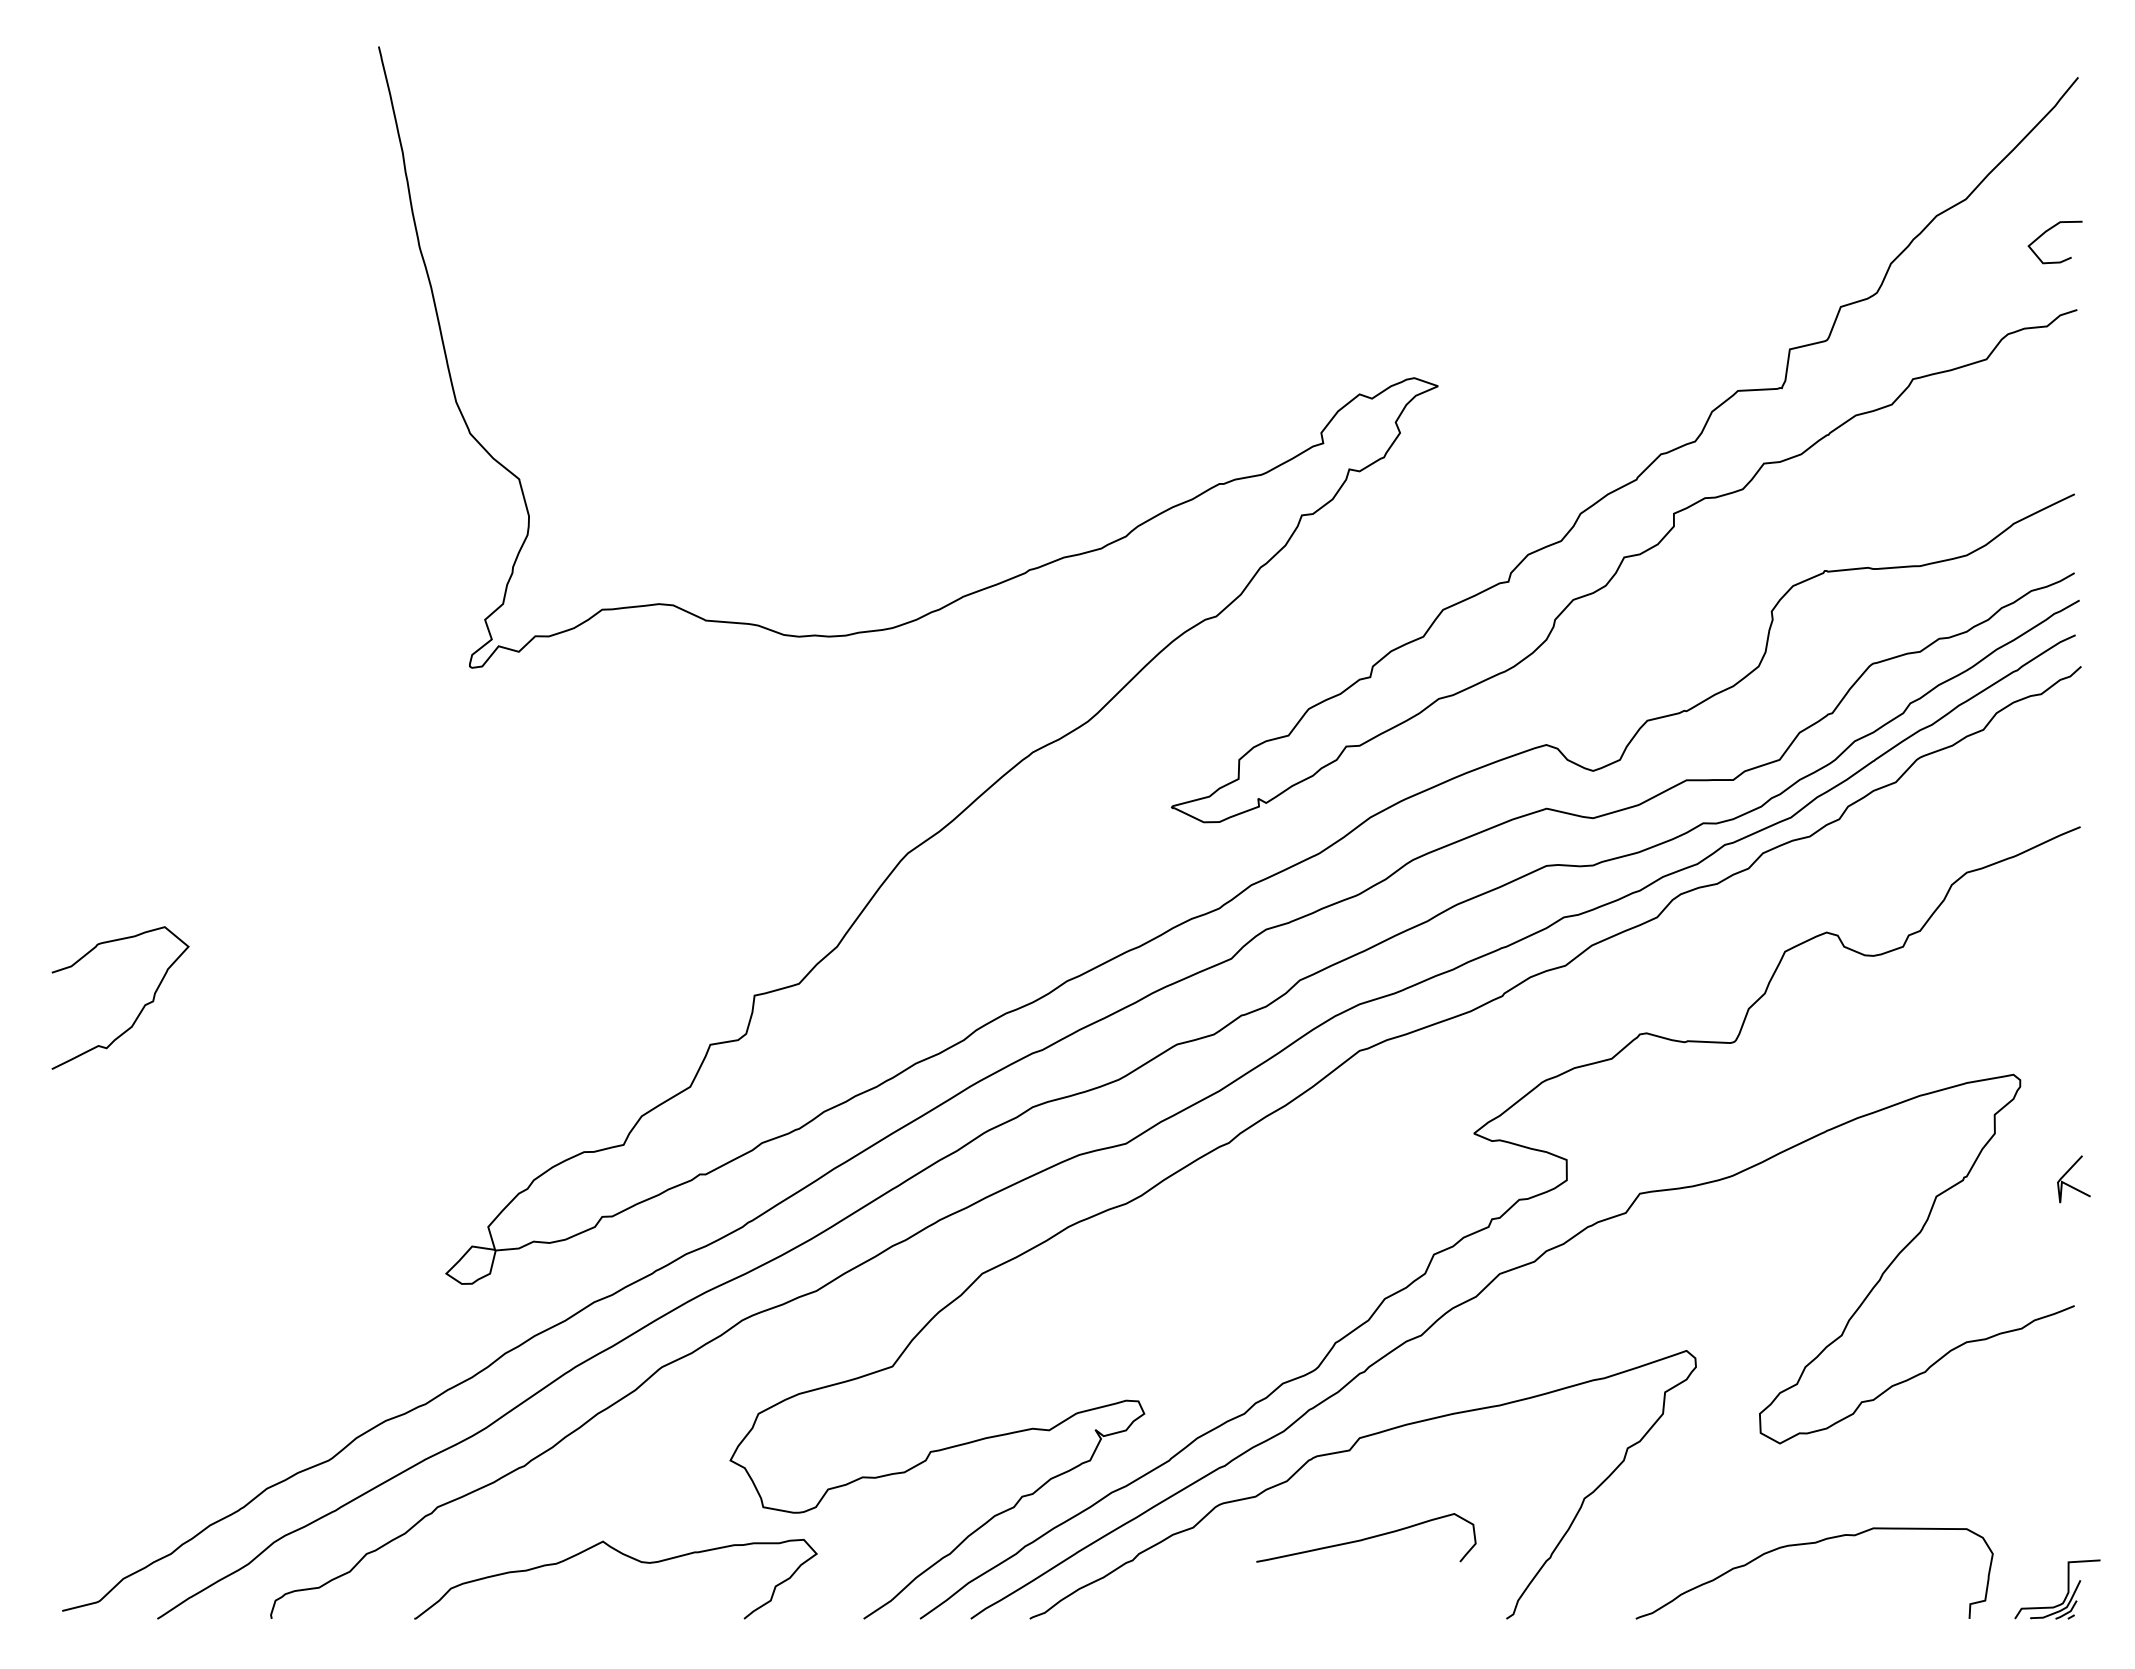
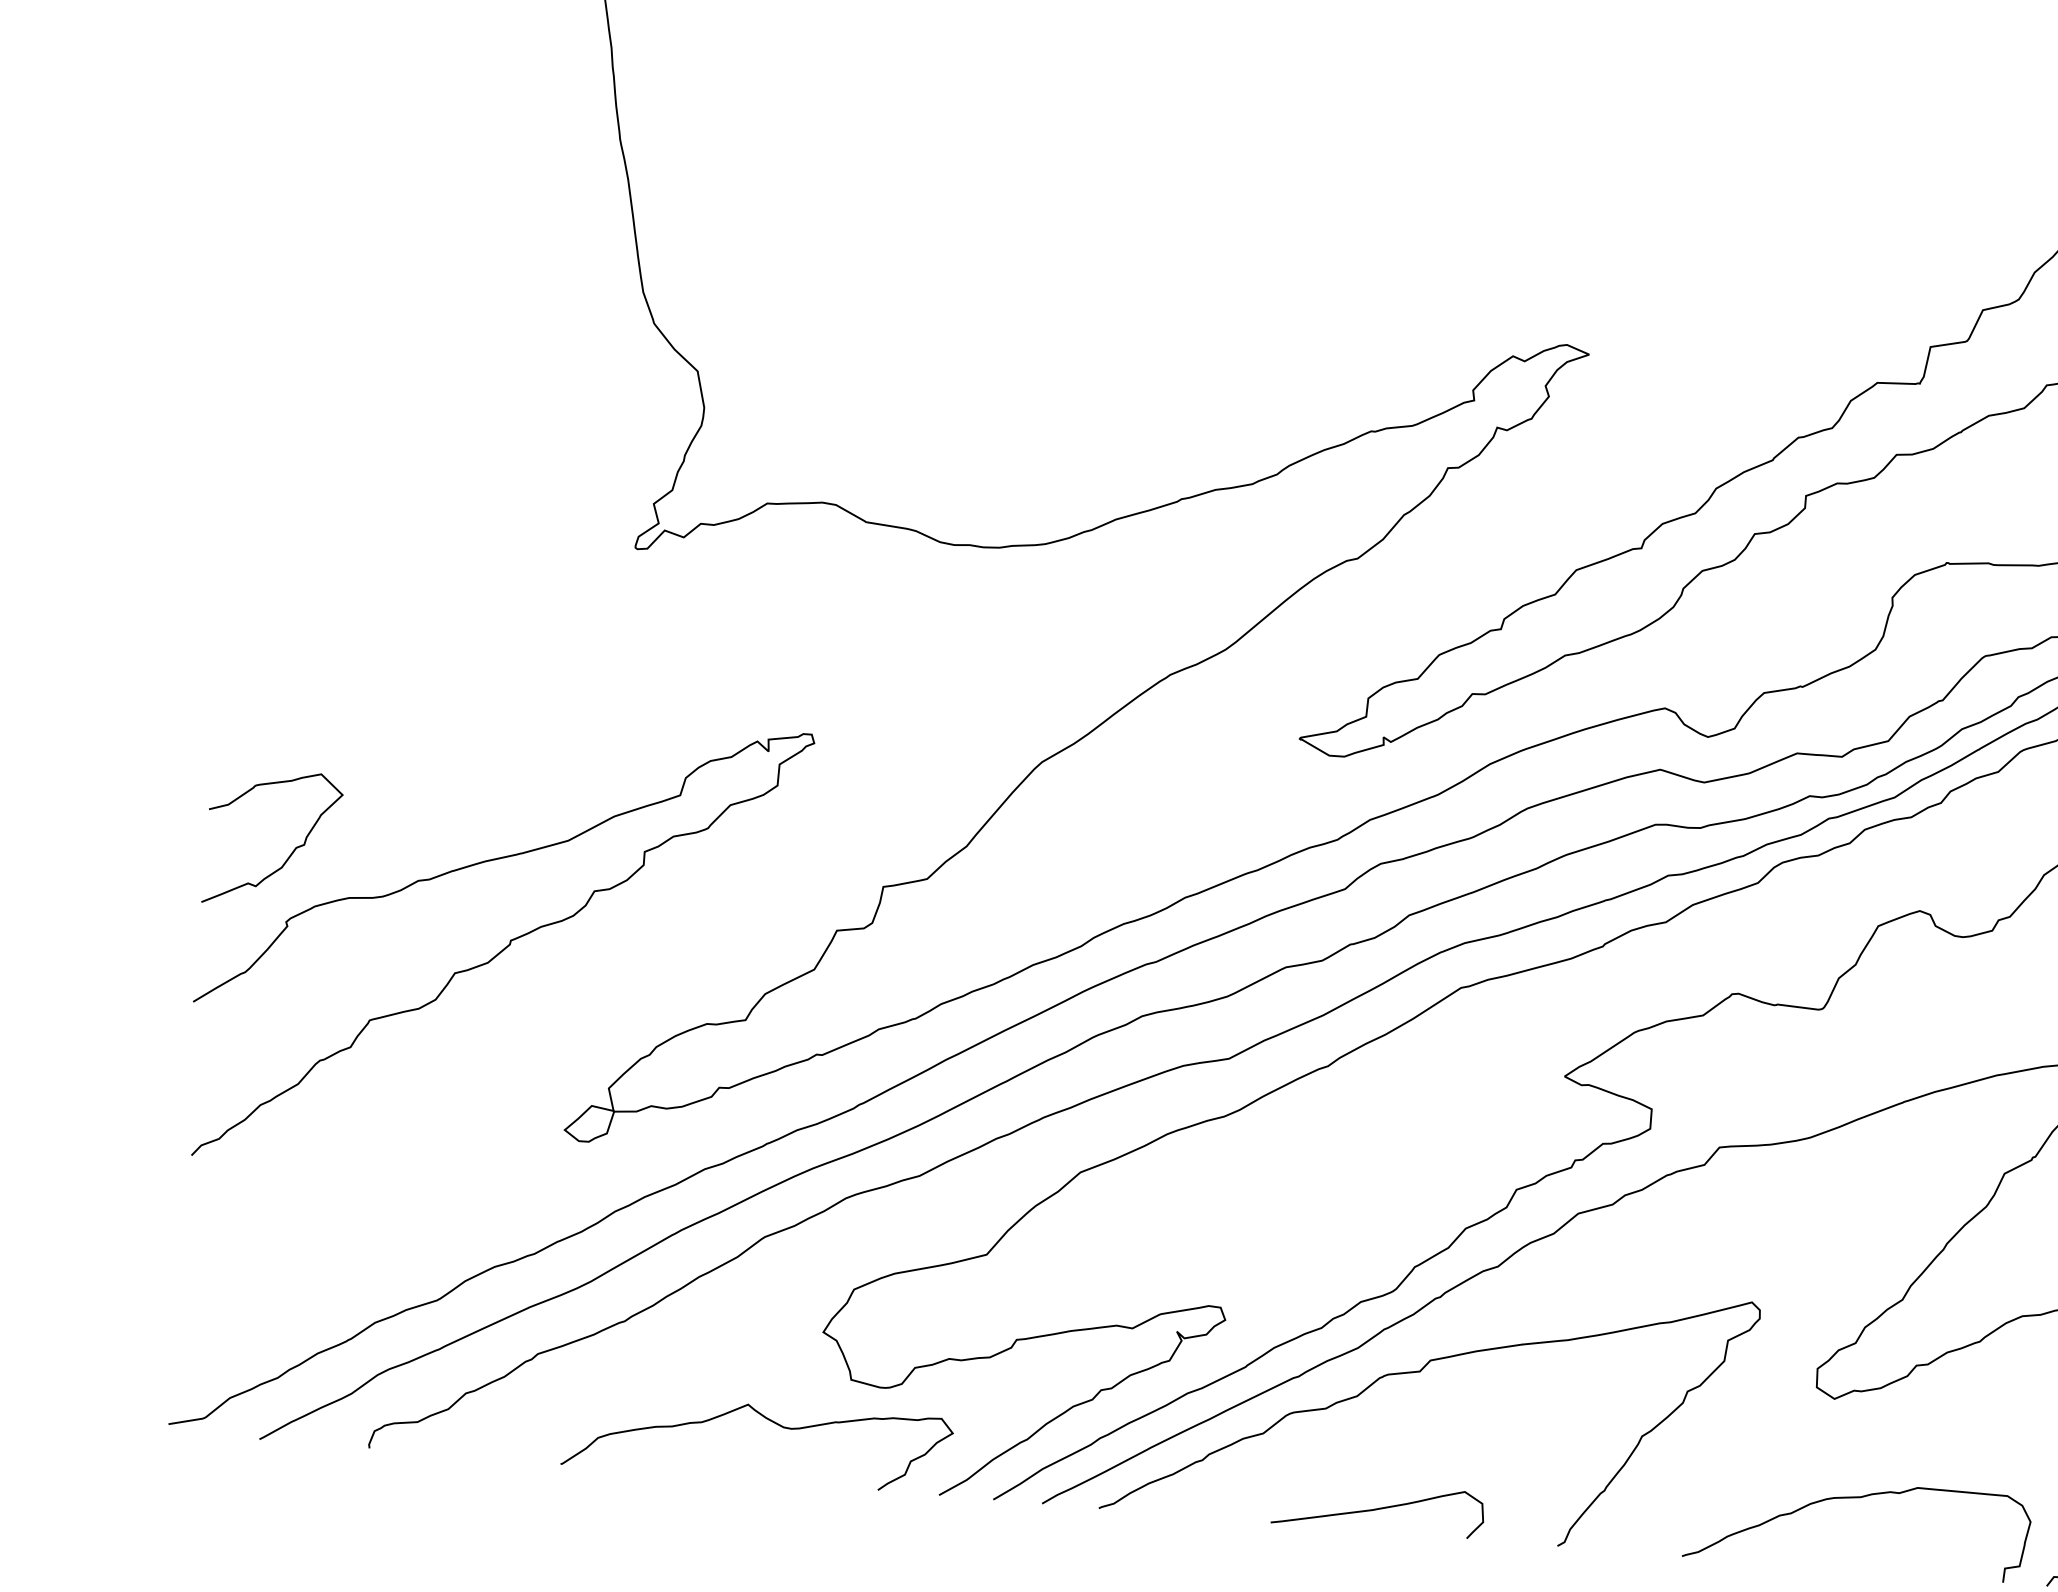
curve: (366, 1092) -> (502, 949), added
curve: (1366, 1537) -> (1378, 1507), moved
curve: (625, 1556) -> (768, 1420), moved

